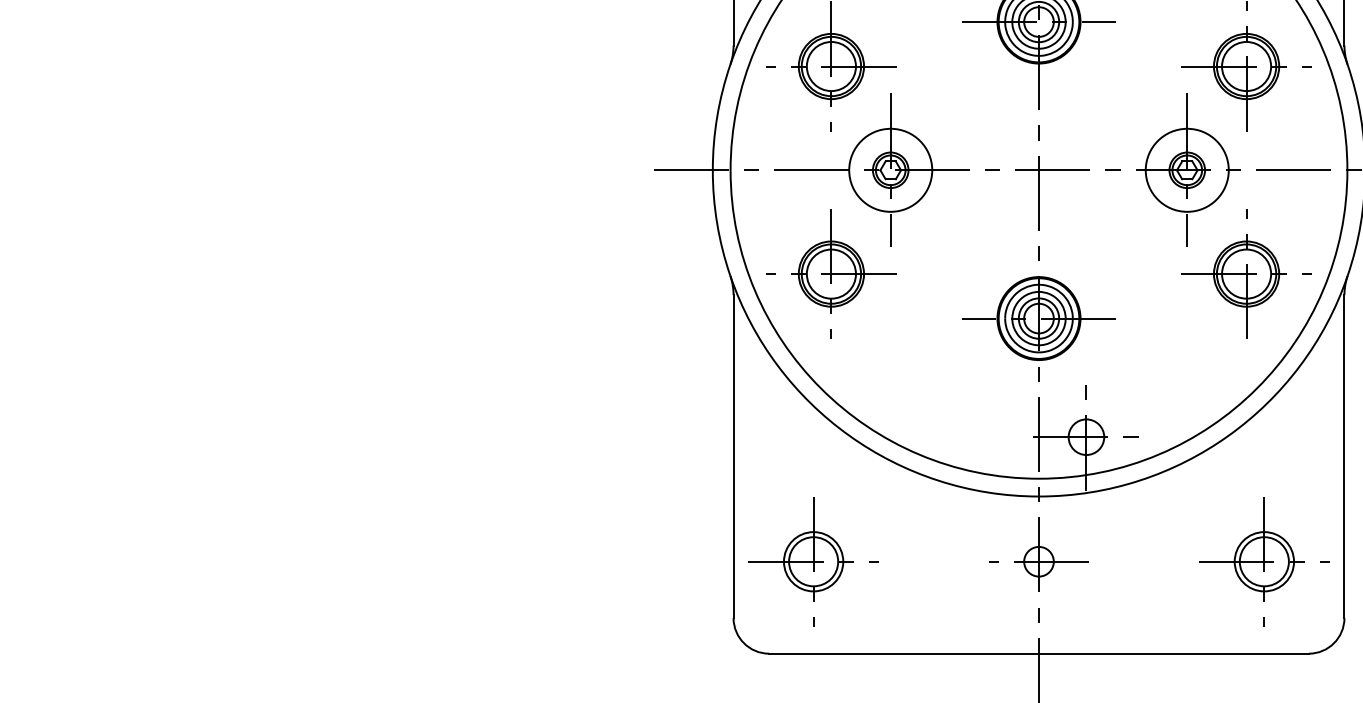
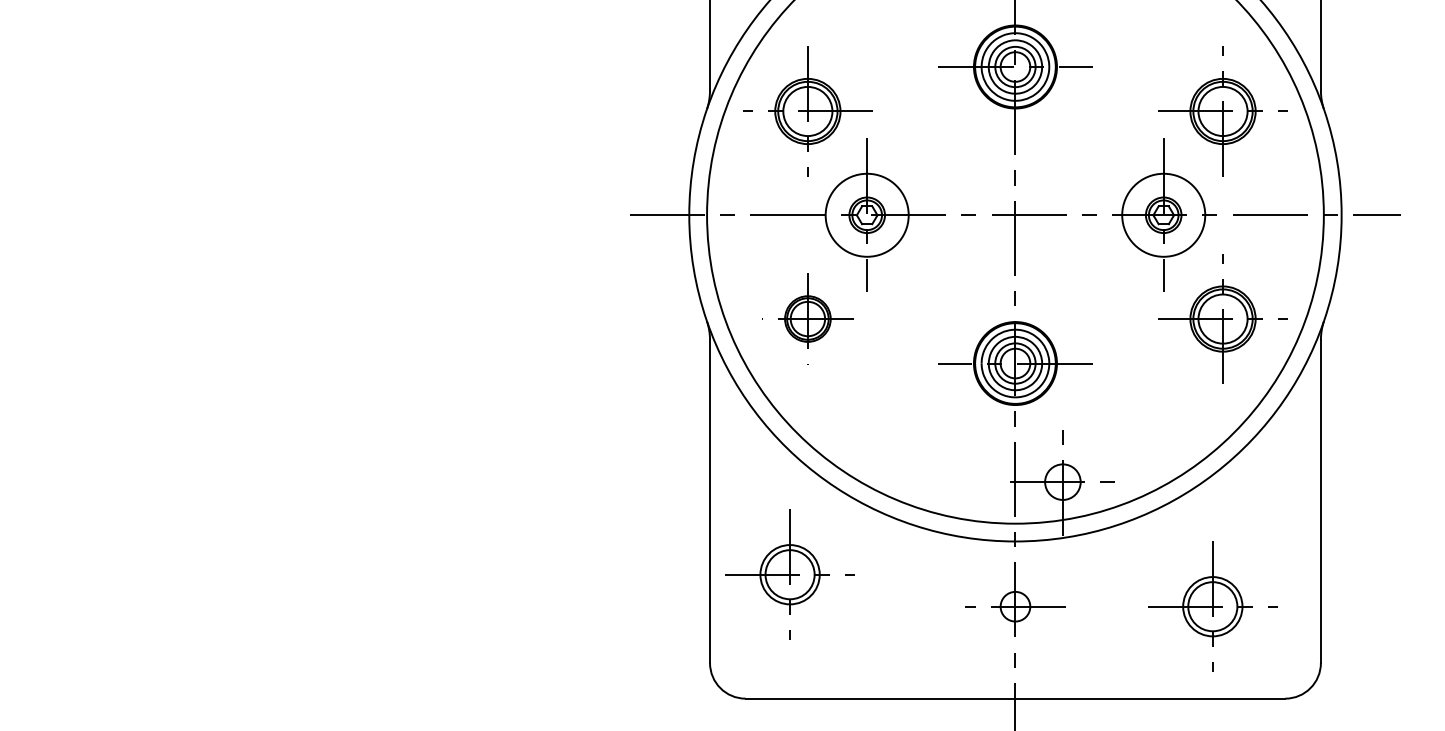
part: (831, 273) -> (807, 318), size x0.7
part: (813, 561) -> (789, 574), moved
part: (1264, 561) -> (1212, 606), moved

